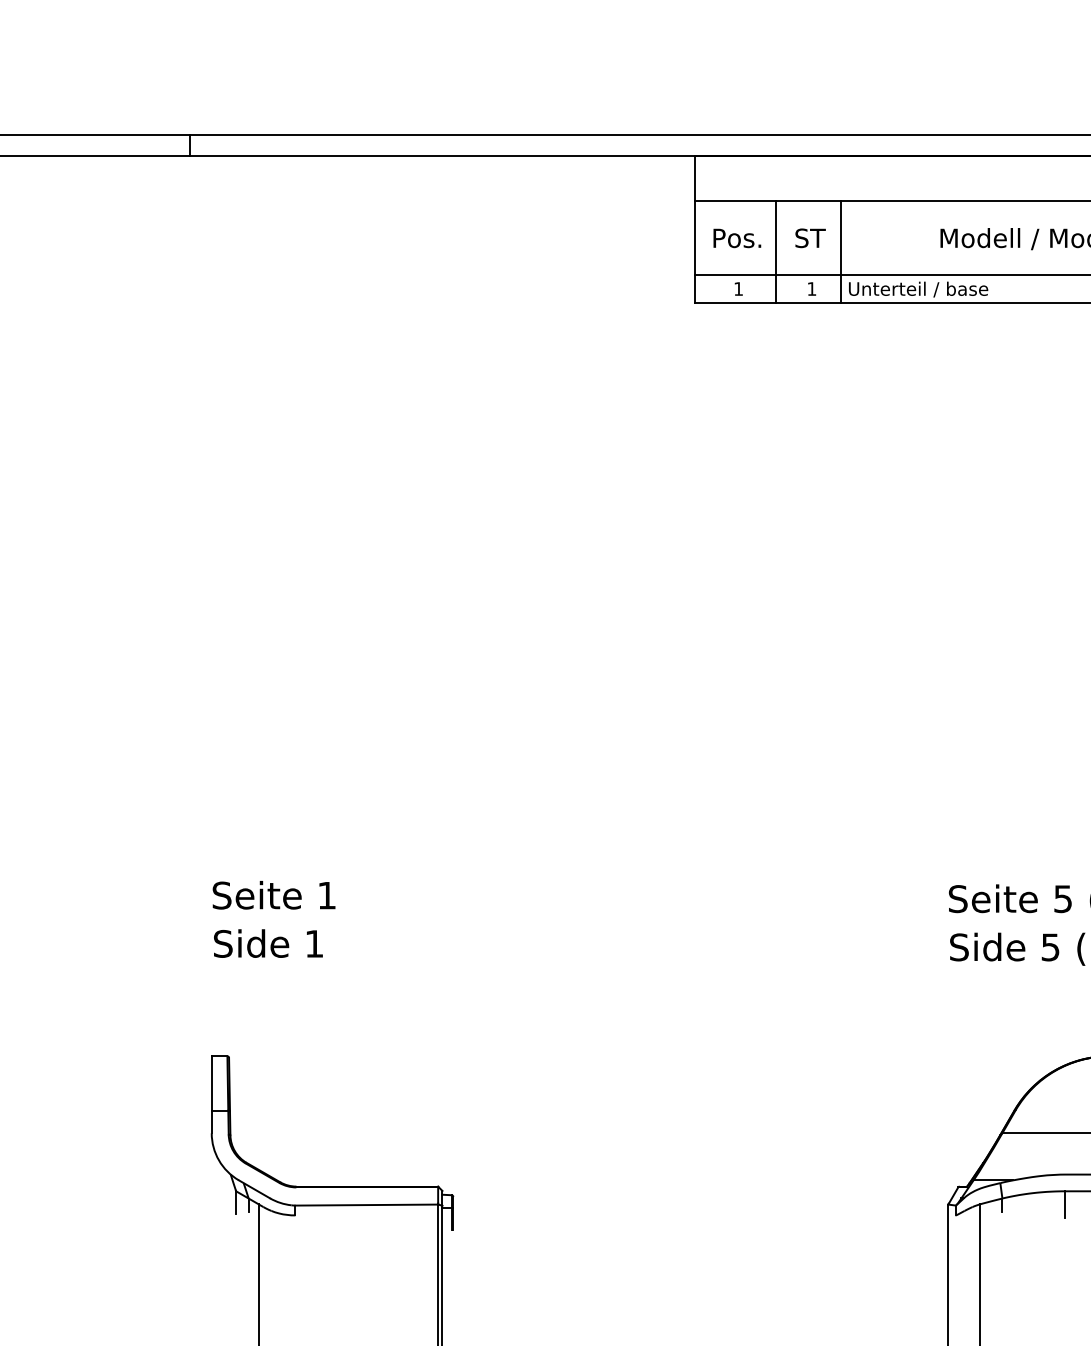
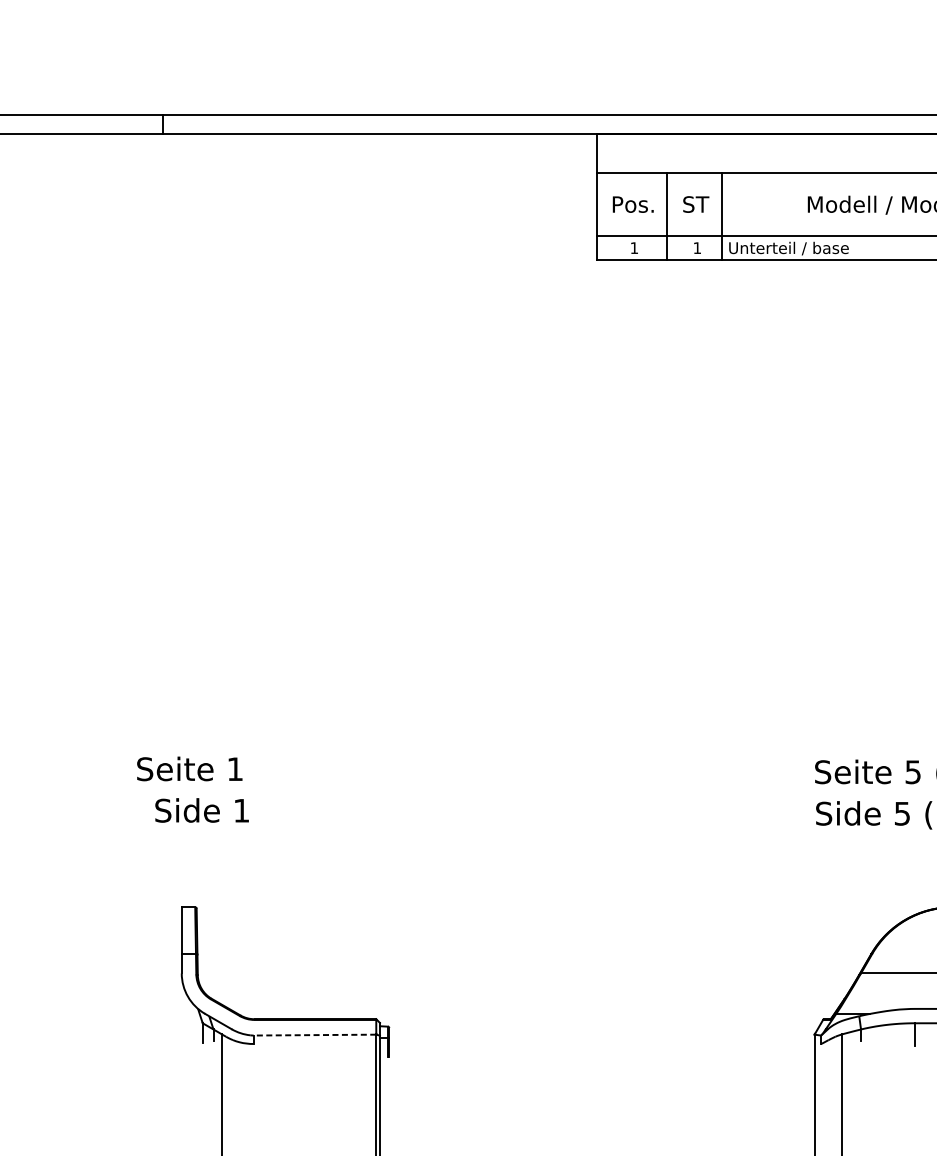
text: (273, 895) -> (189, 769), moved
text: (268, 943) -> (202, 810), moved
line: (366, 1205) -> (314, 1035), solid -> dashed

